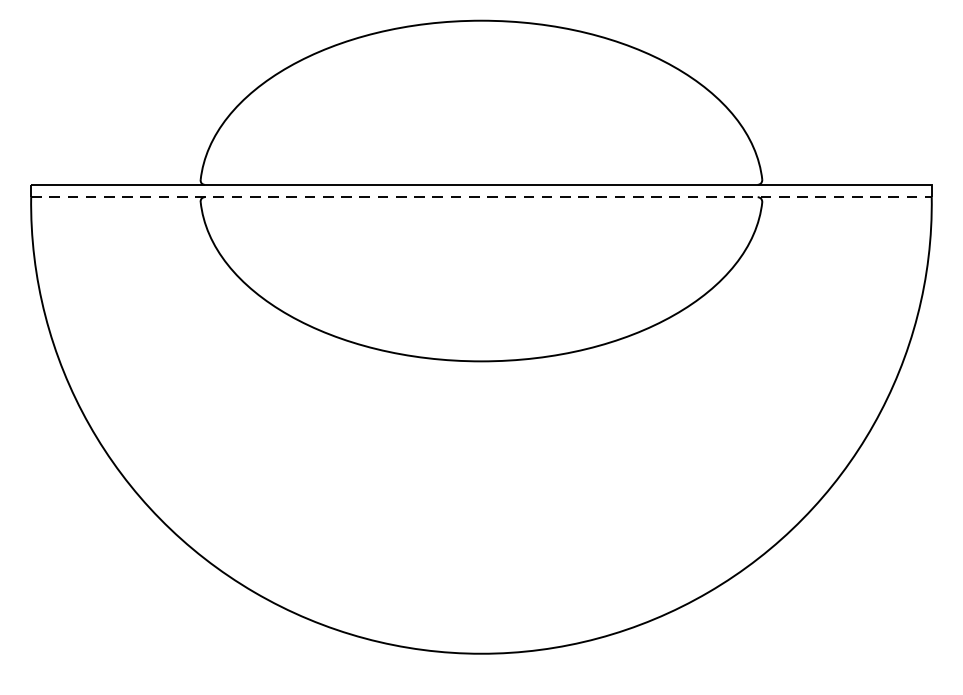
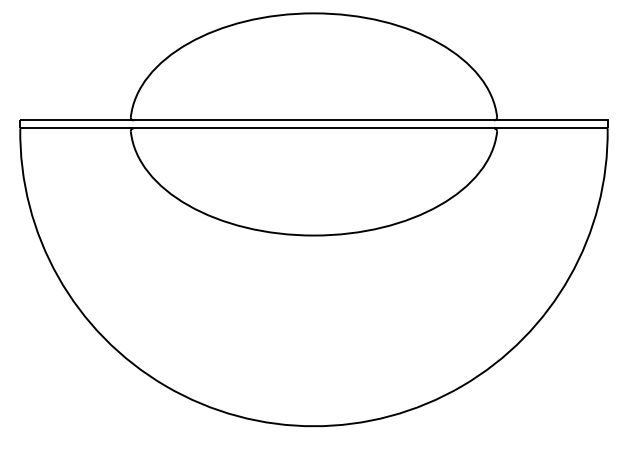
line: (480, 197) -> (313, 128), dashed -> solid

